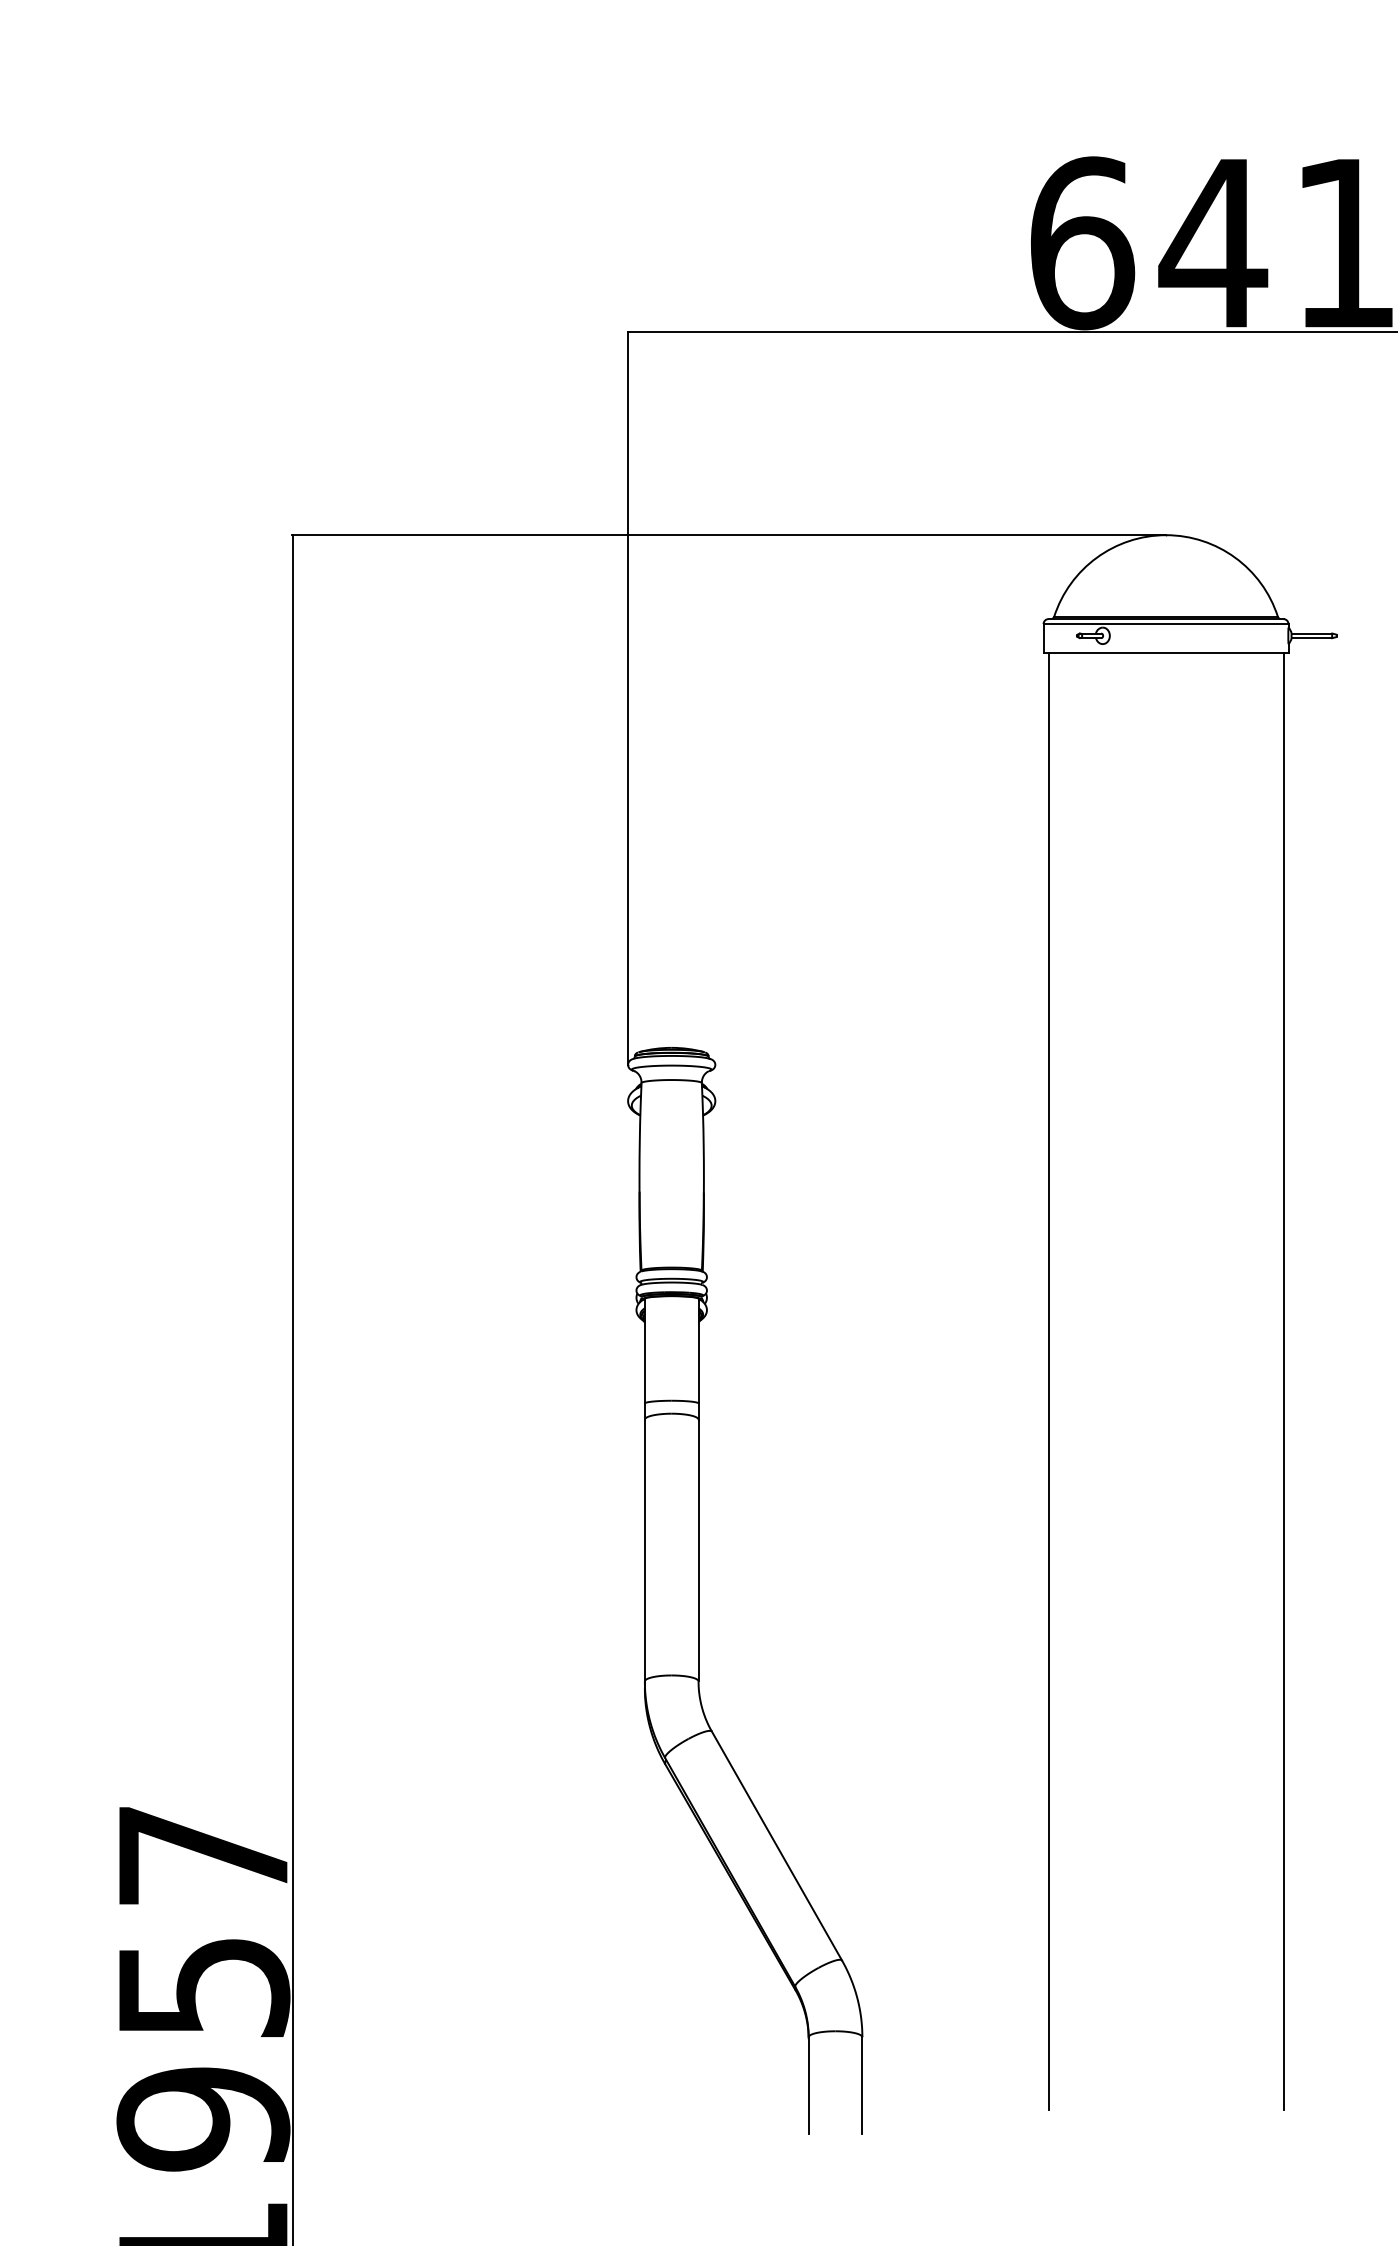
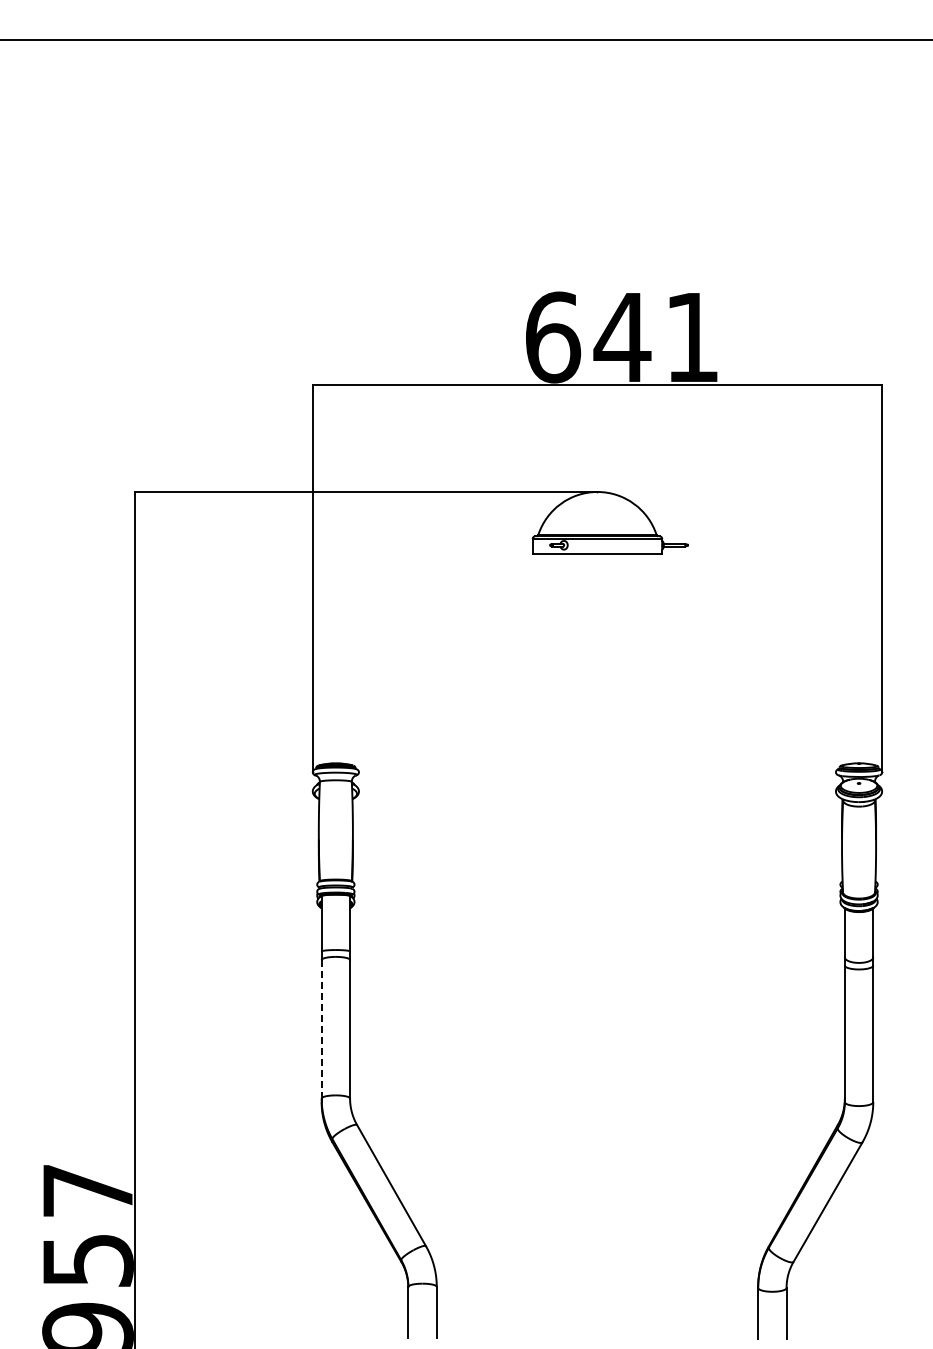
line: (1048, 1380) -> (535, 939), removed
line: (1283, 1380) -> (659, 939), removed
line: (644, 1550) -> (321, 1029), solid -> dashed

